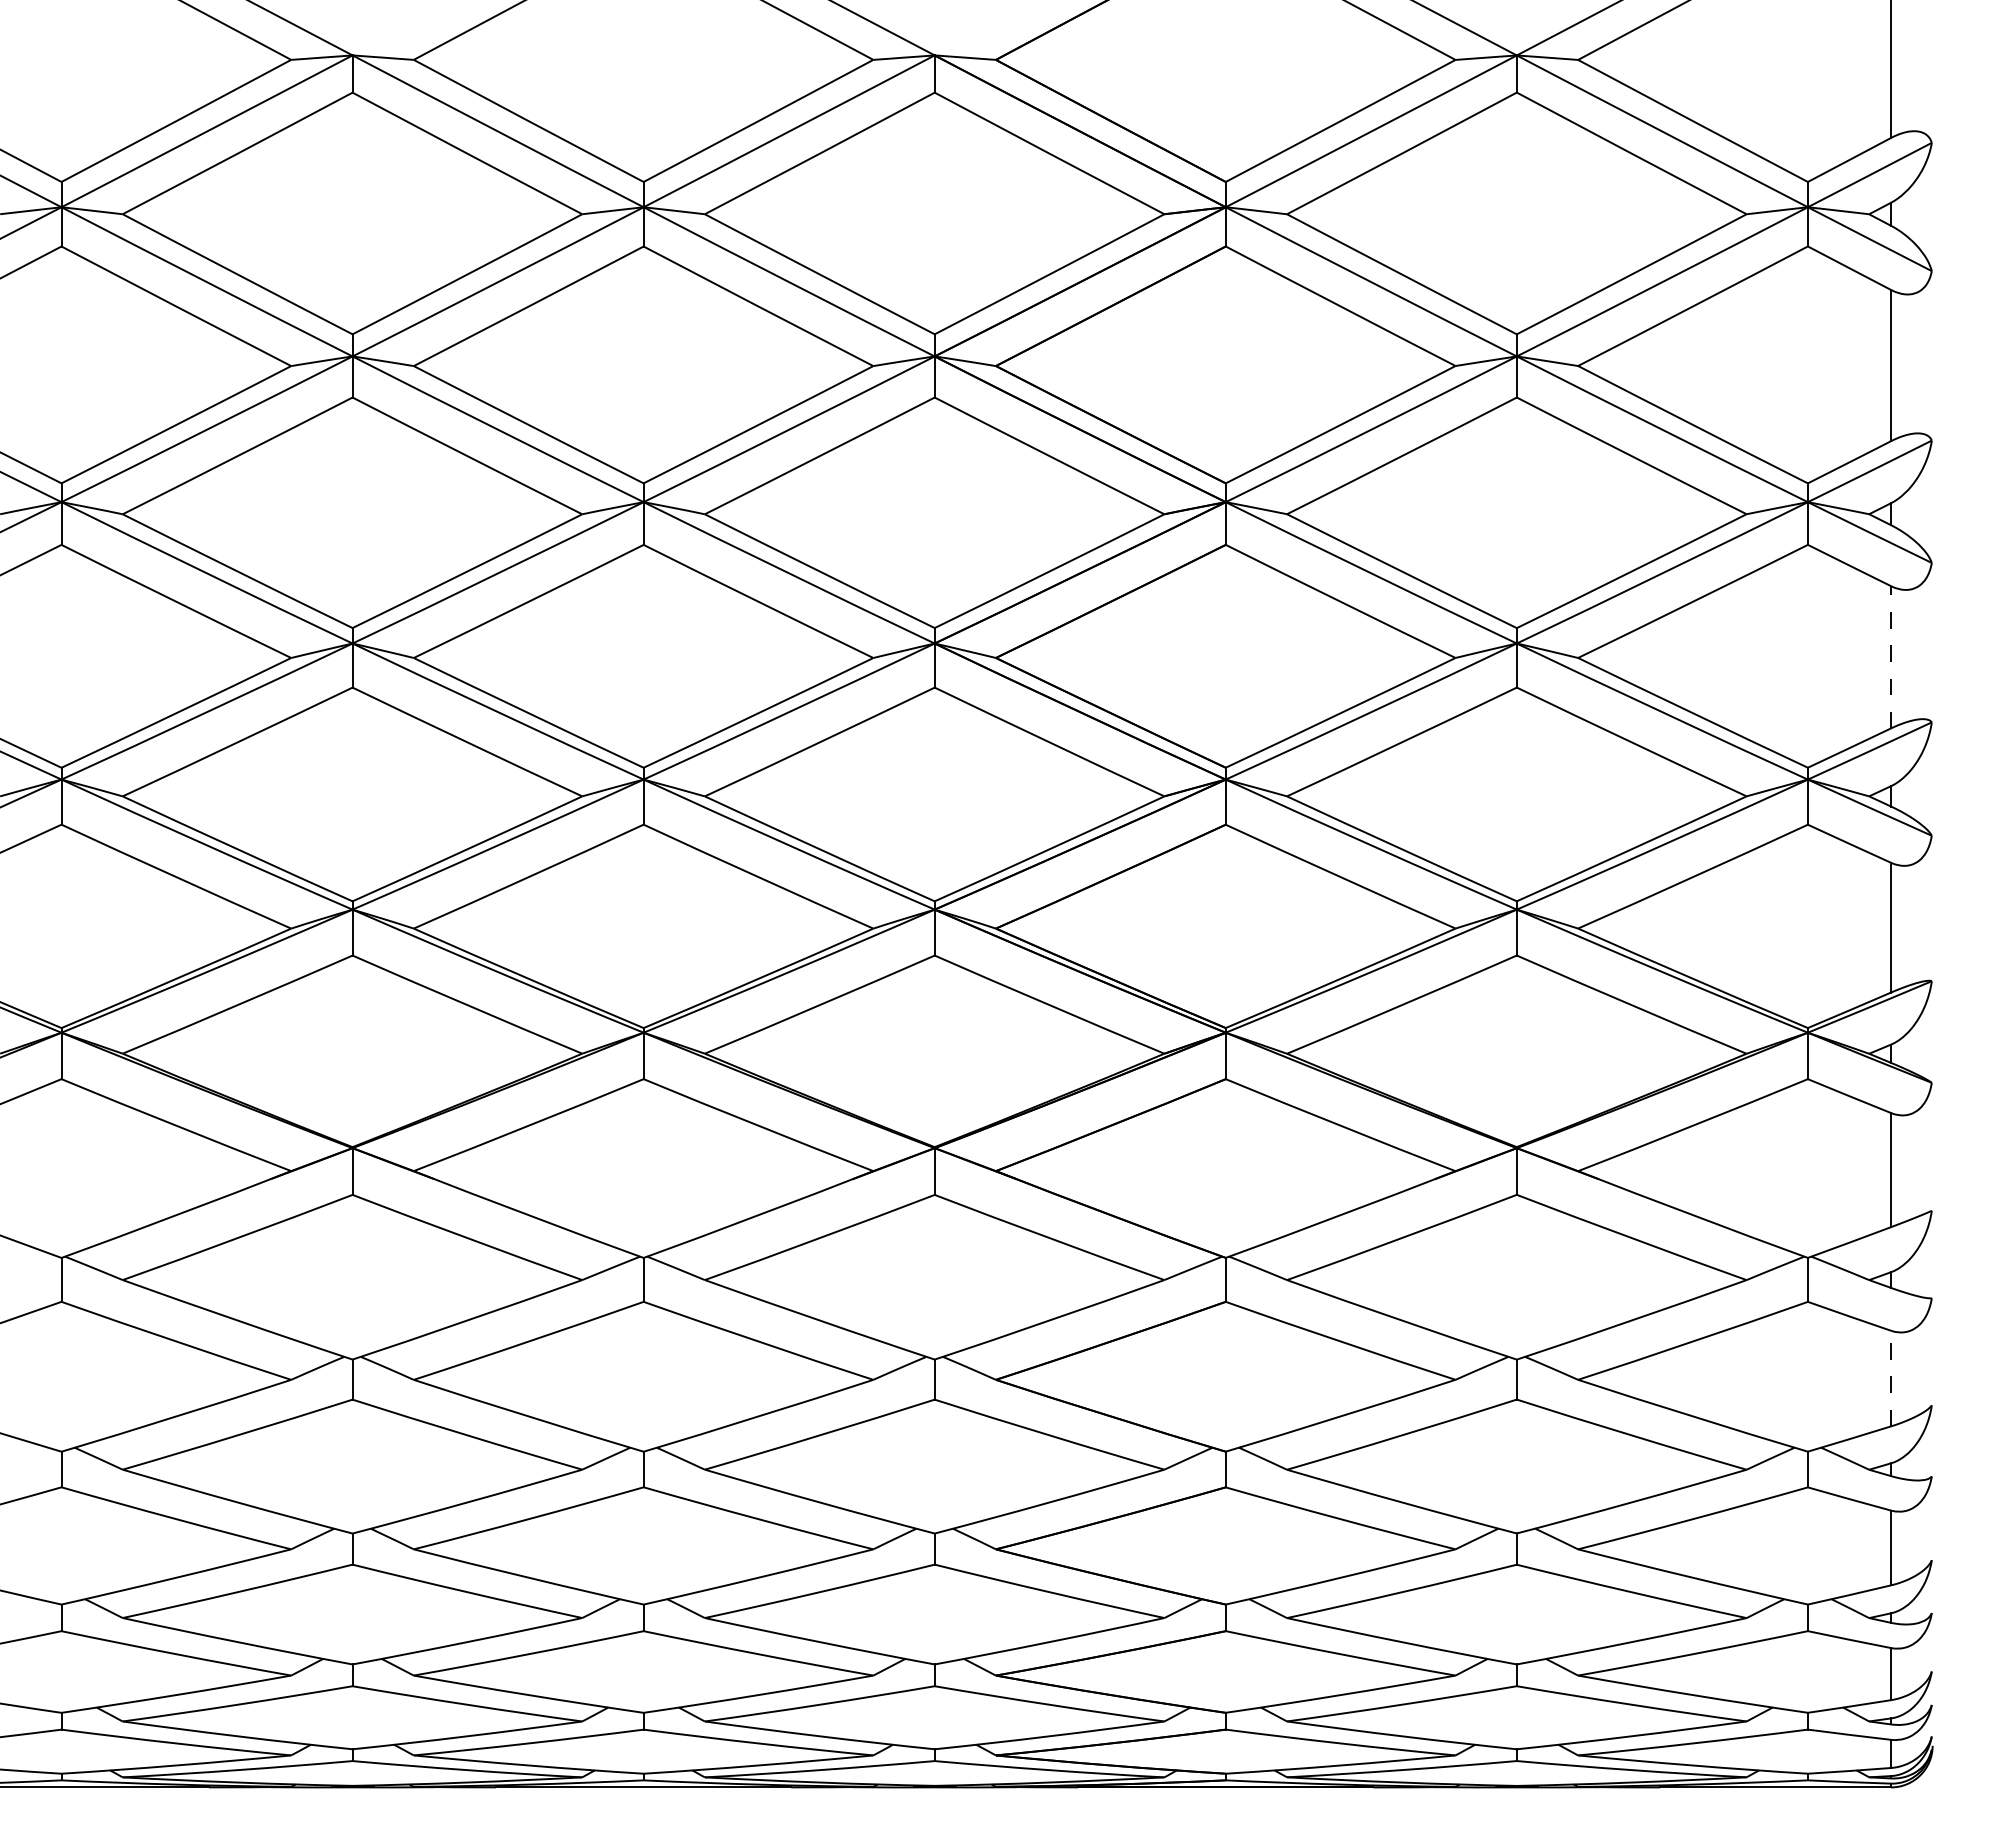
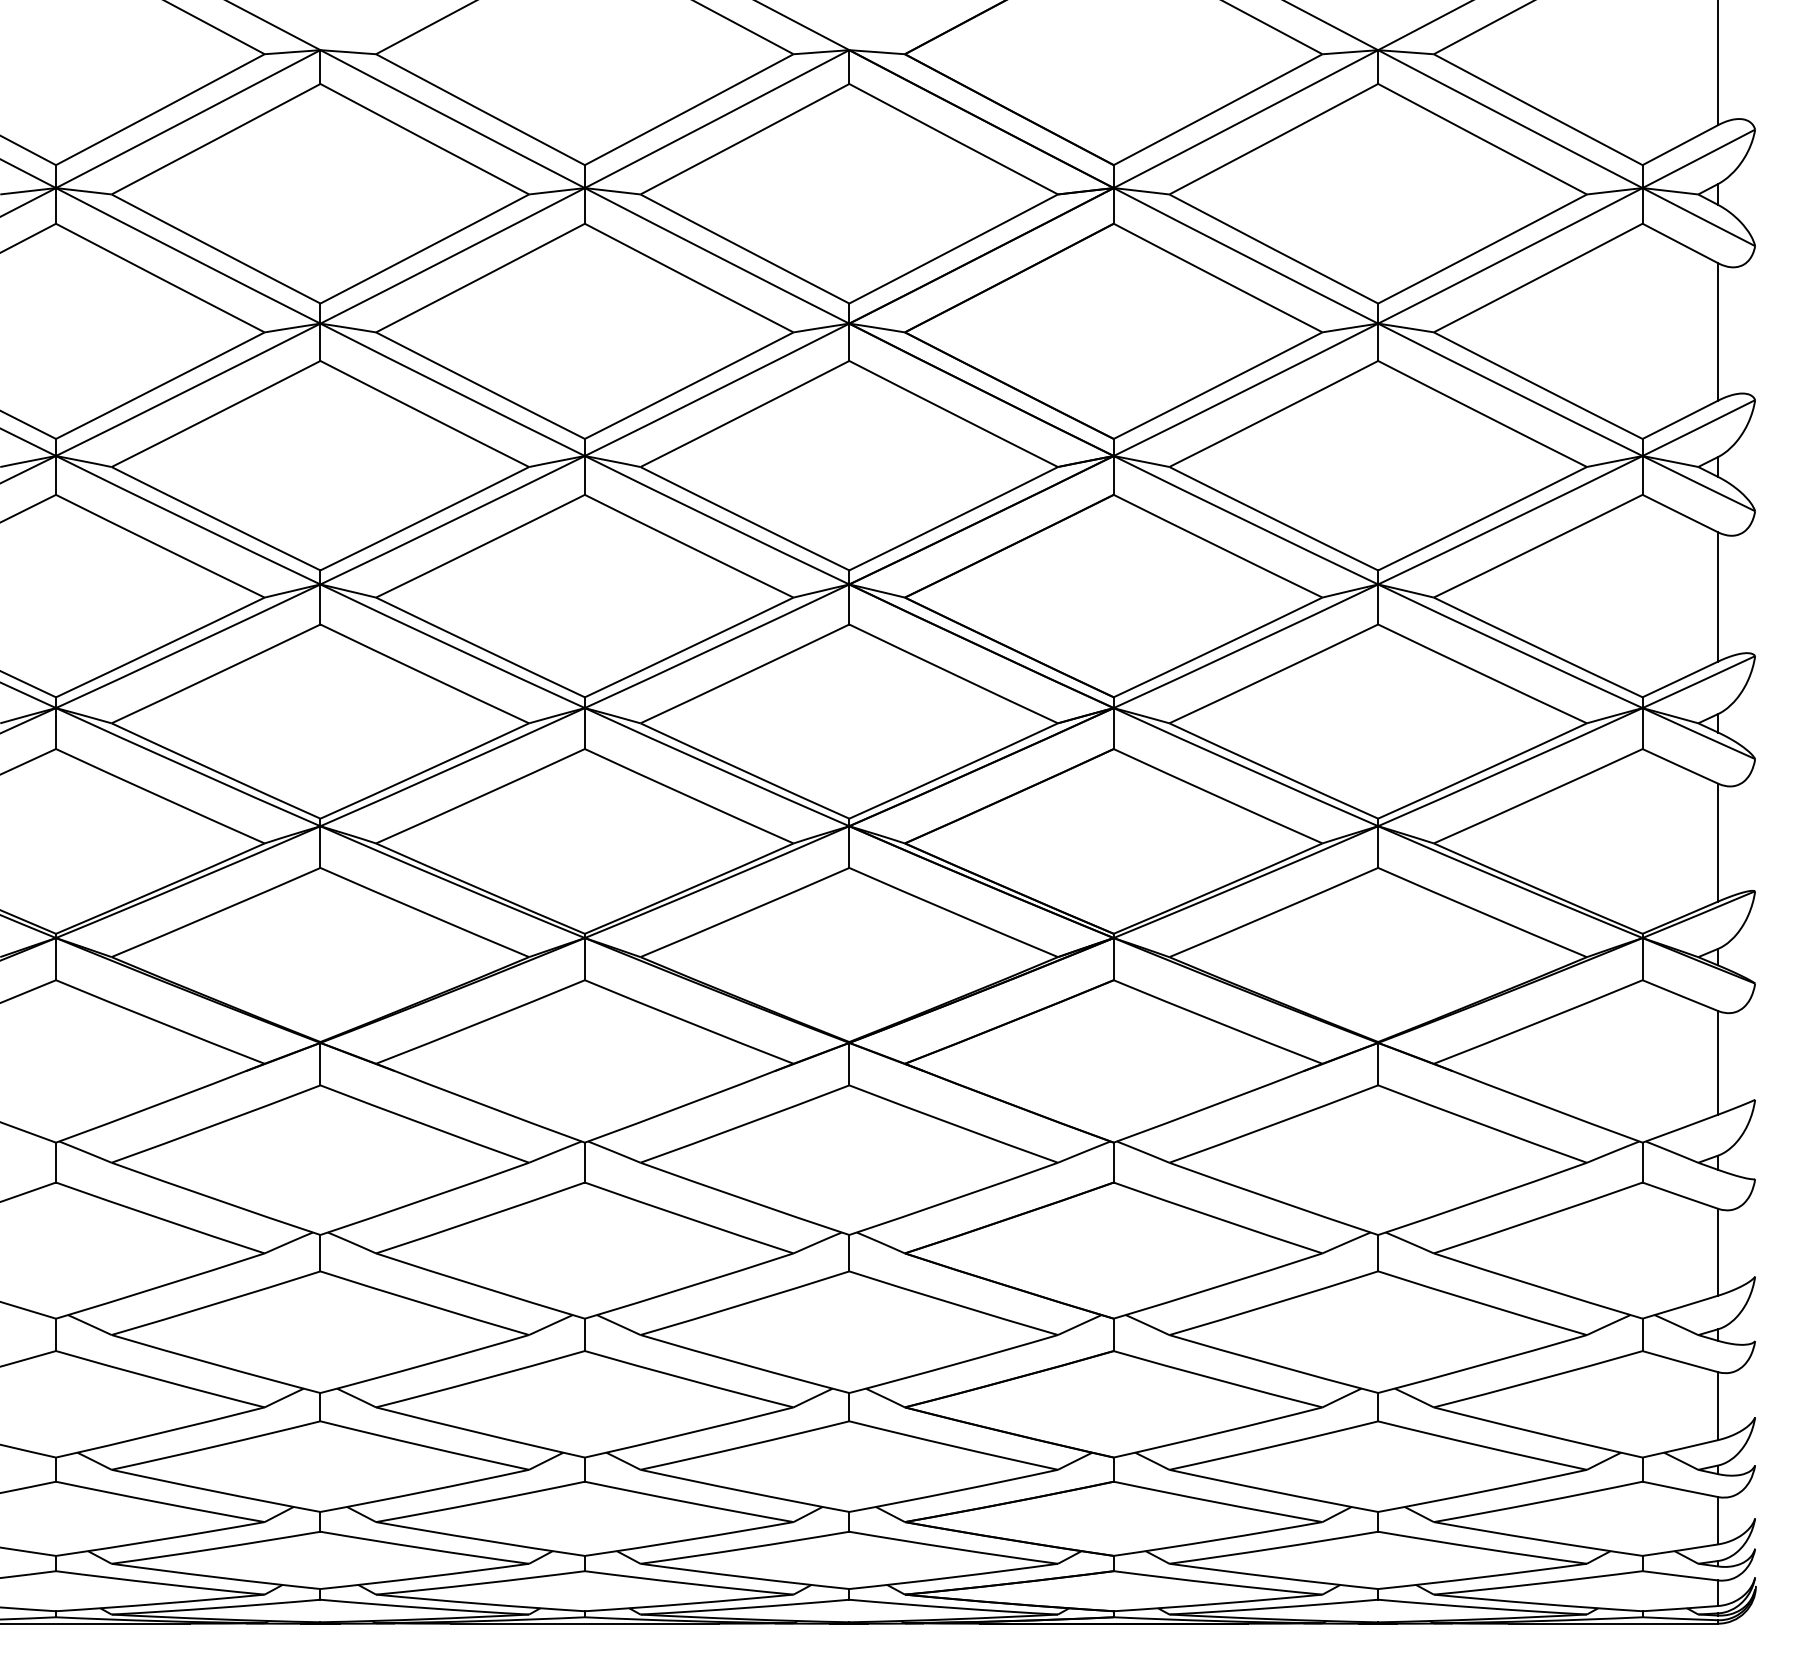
line: (1891, 656) -> (1718, 596), dashed -> solid
line: (1891, 1378) -> (1718, 1252), dashed -> solid

